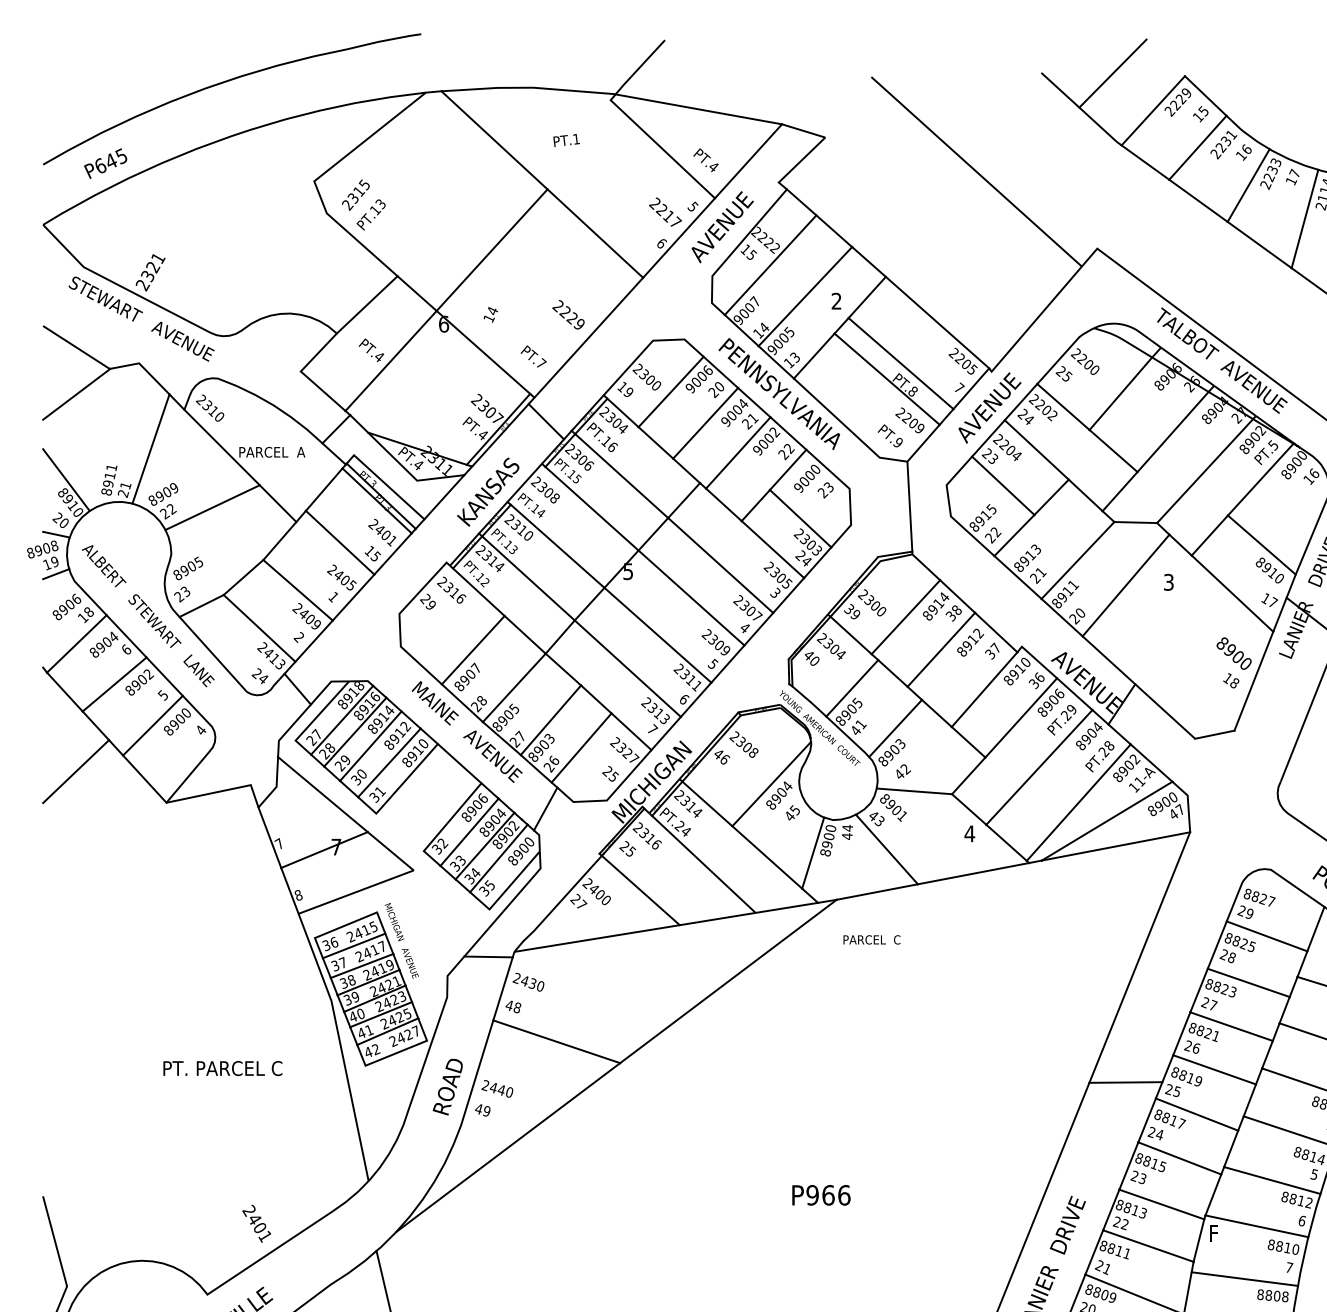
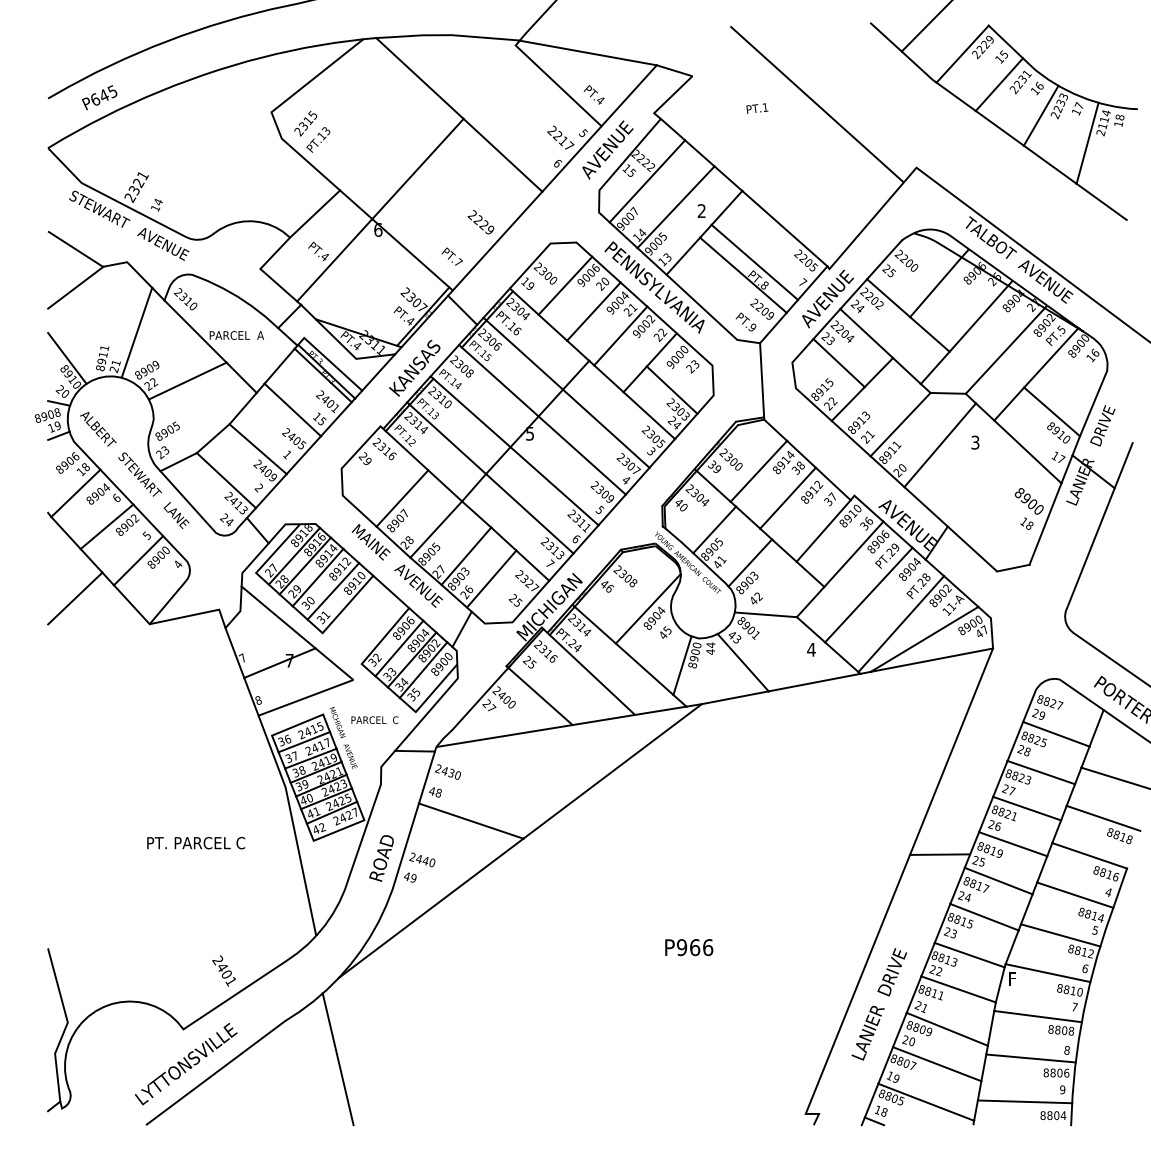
text: (566, 140) -> (757, 108), moved
text: (490, 313) -> (156, 204), moved
text: (871, 939) -> (374, 719), moved

